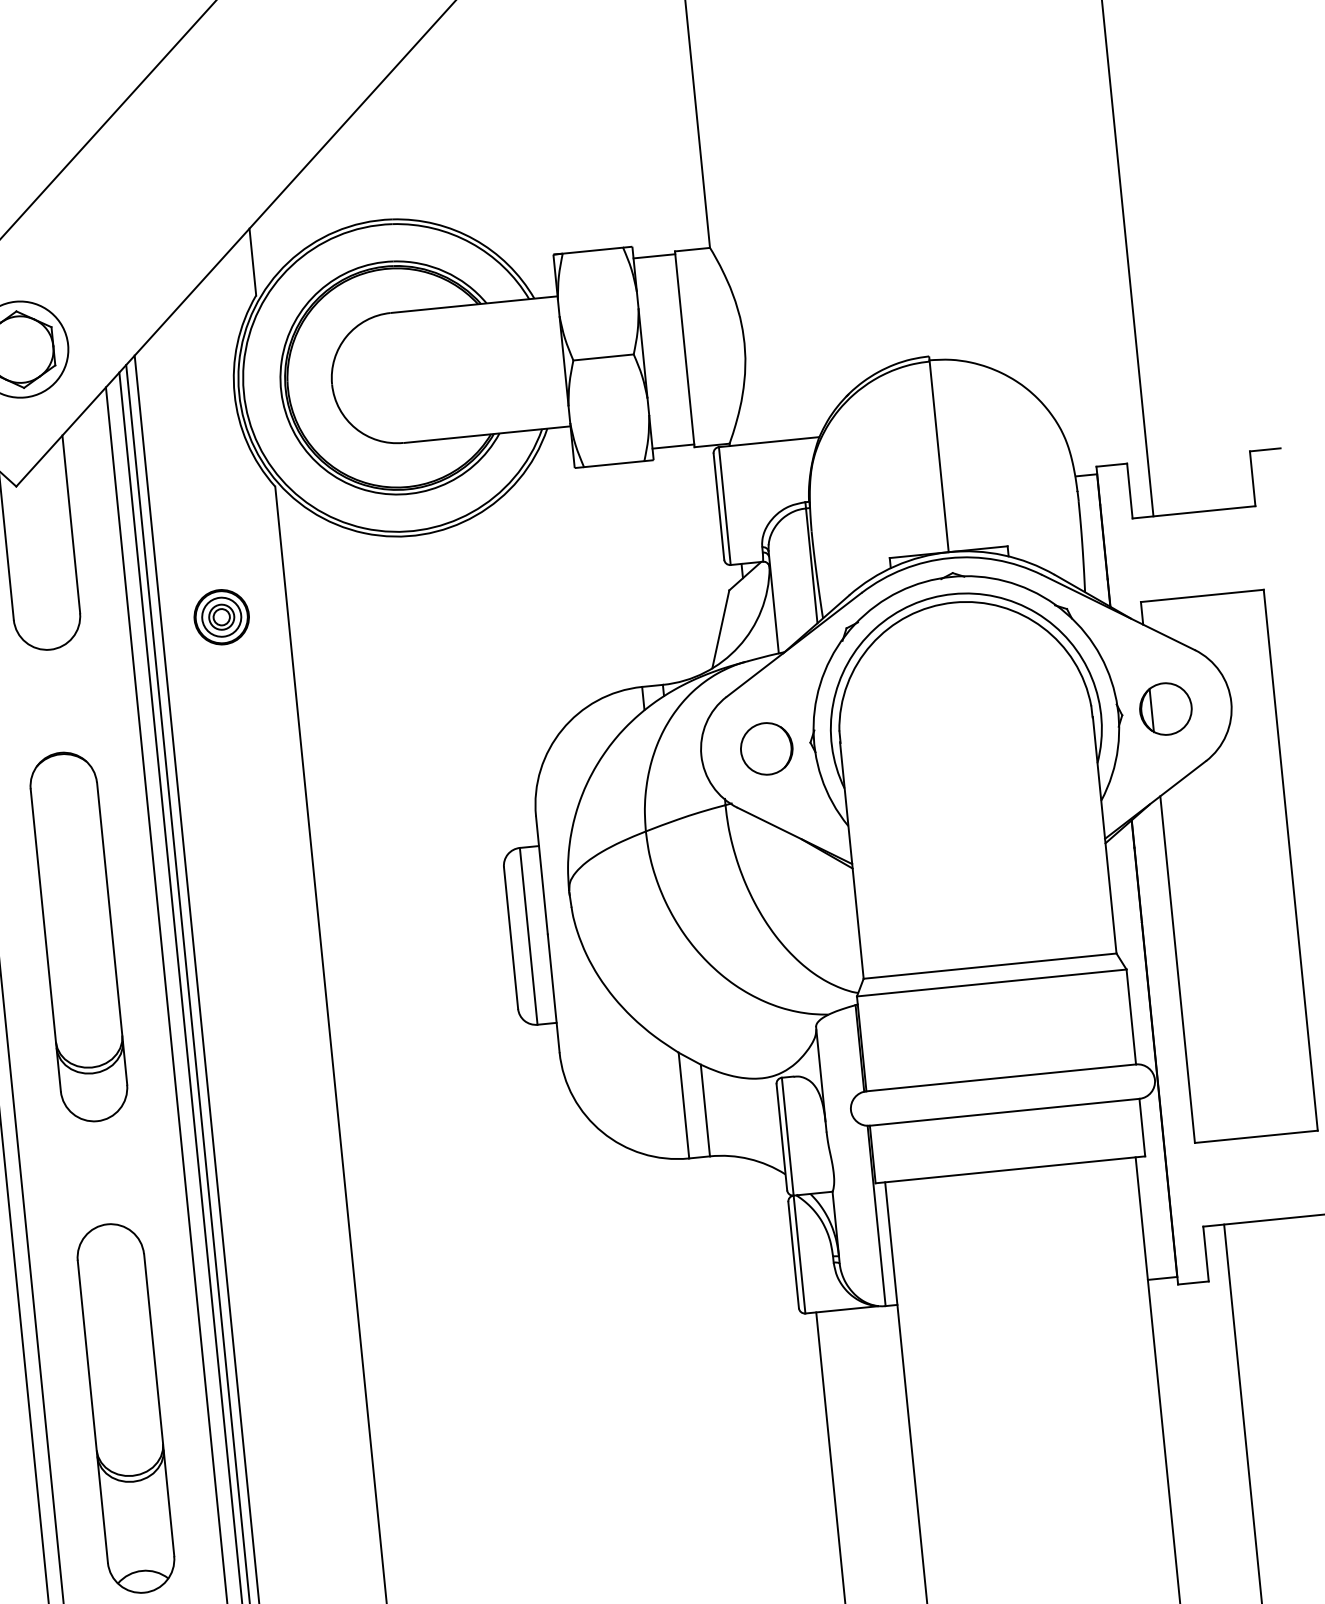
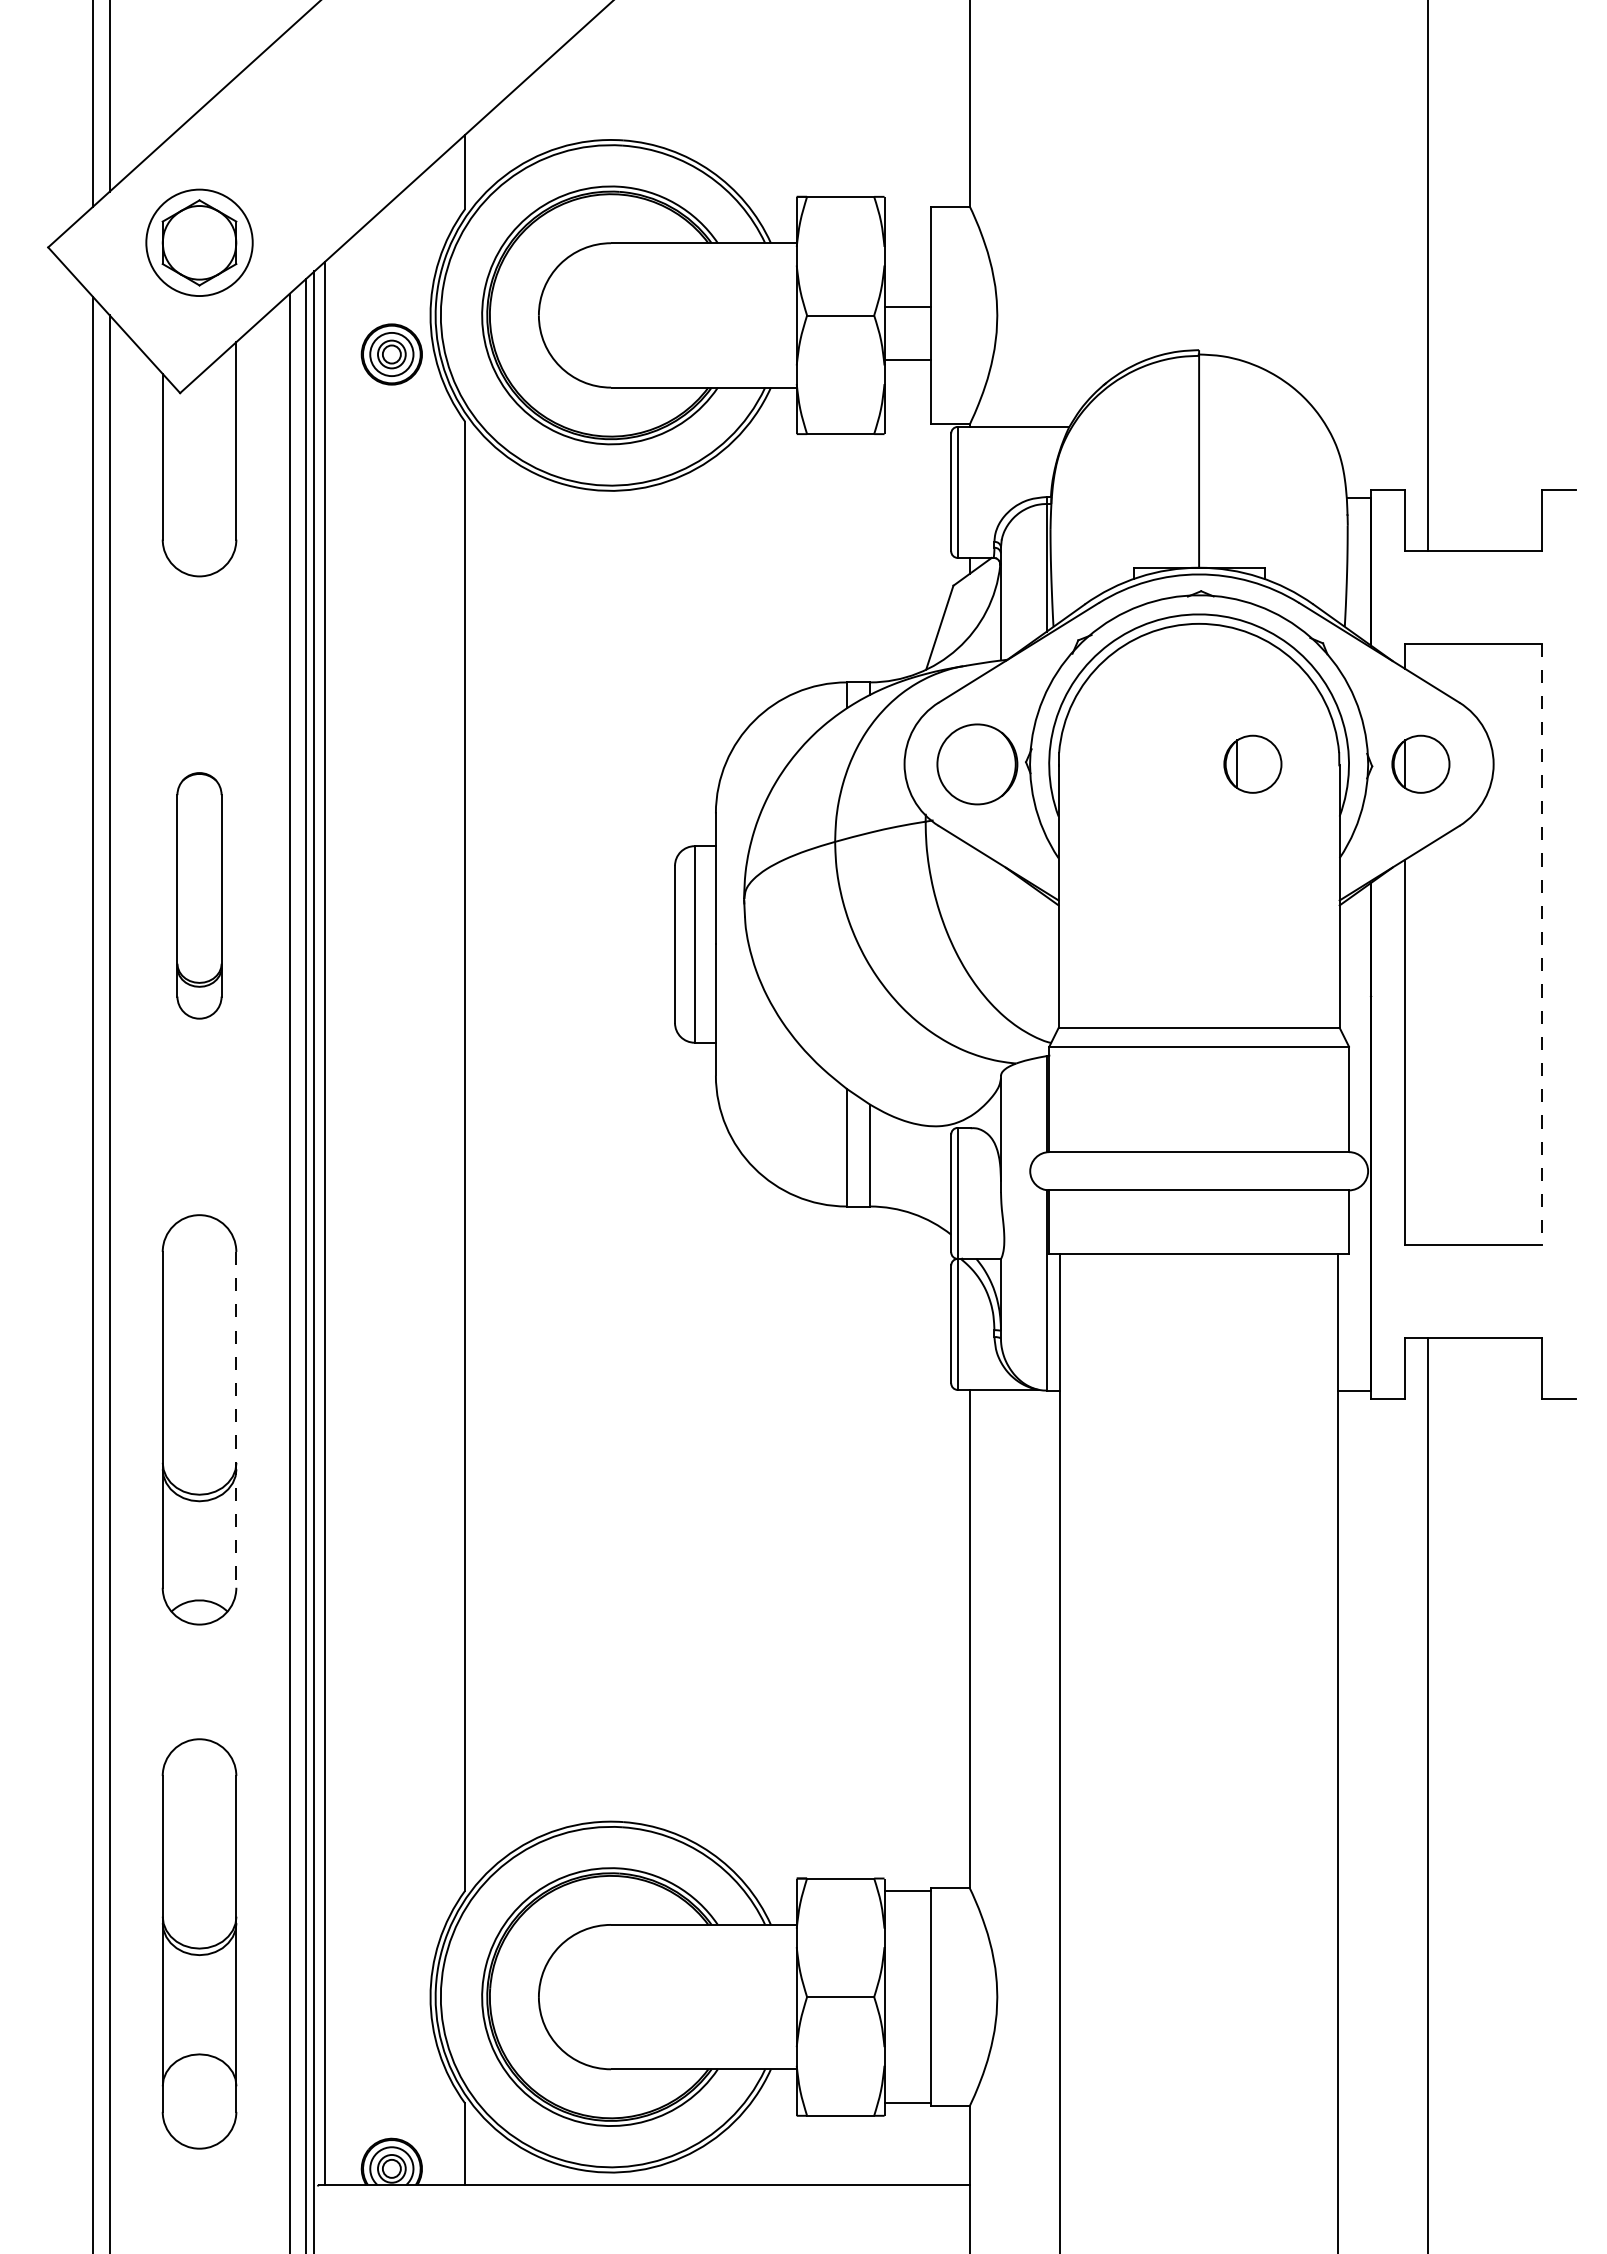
line: (654, 256) -> (907, 306), moved
line: (673, 446) -> (907, 360), moved
part: (221, 617) -> (391, 354), moved
part: (1014, 723) -> (1252, 763), added
circle: (766, 748) -> (976, 763), size x1.4
line: (1290, 860) -> (1541, 944), solid -> dashed
part: (78, 936) -> (199, 895), size x0.6
line: (159, 1404) -> (236, 1419), solid -> dashed

